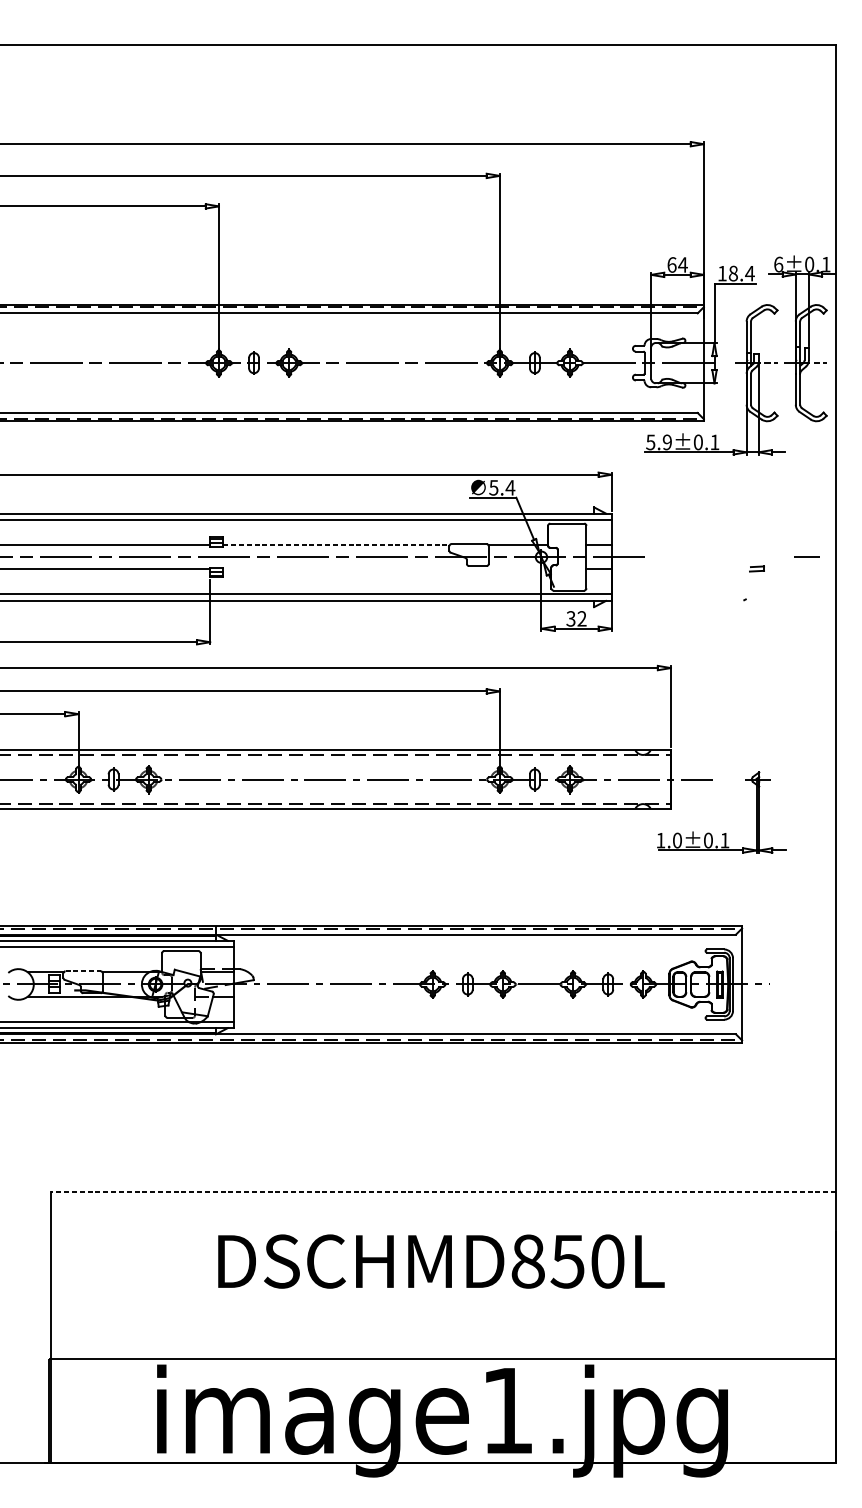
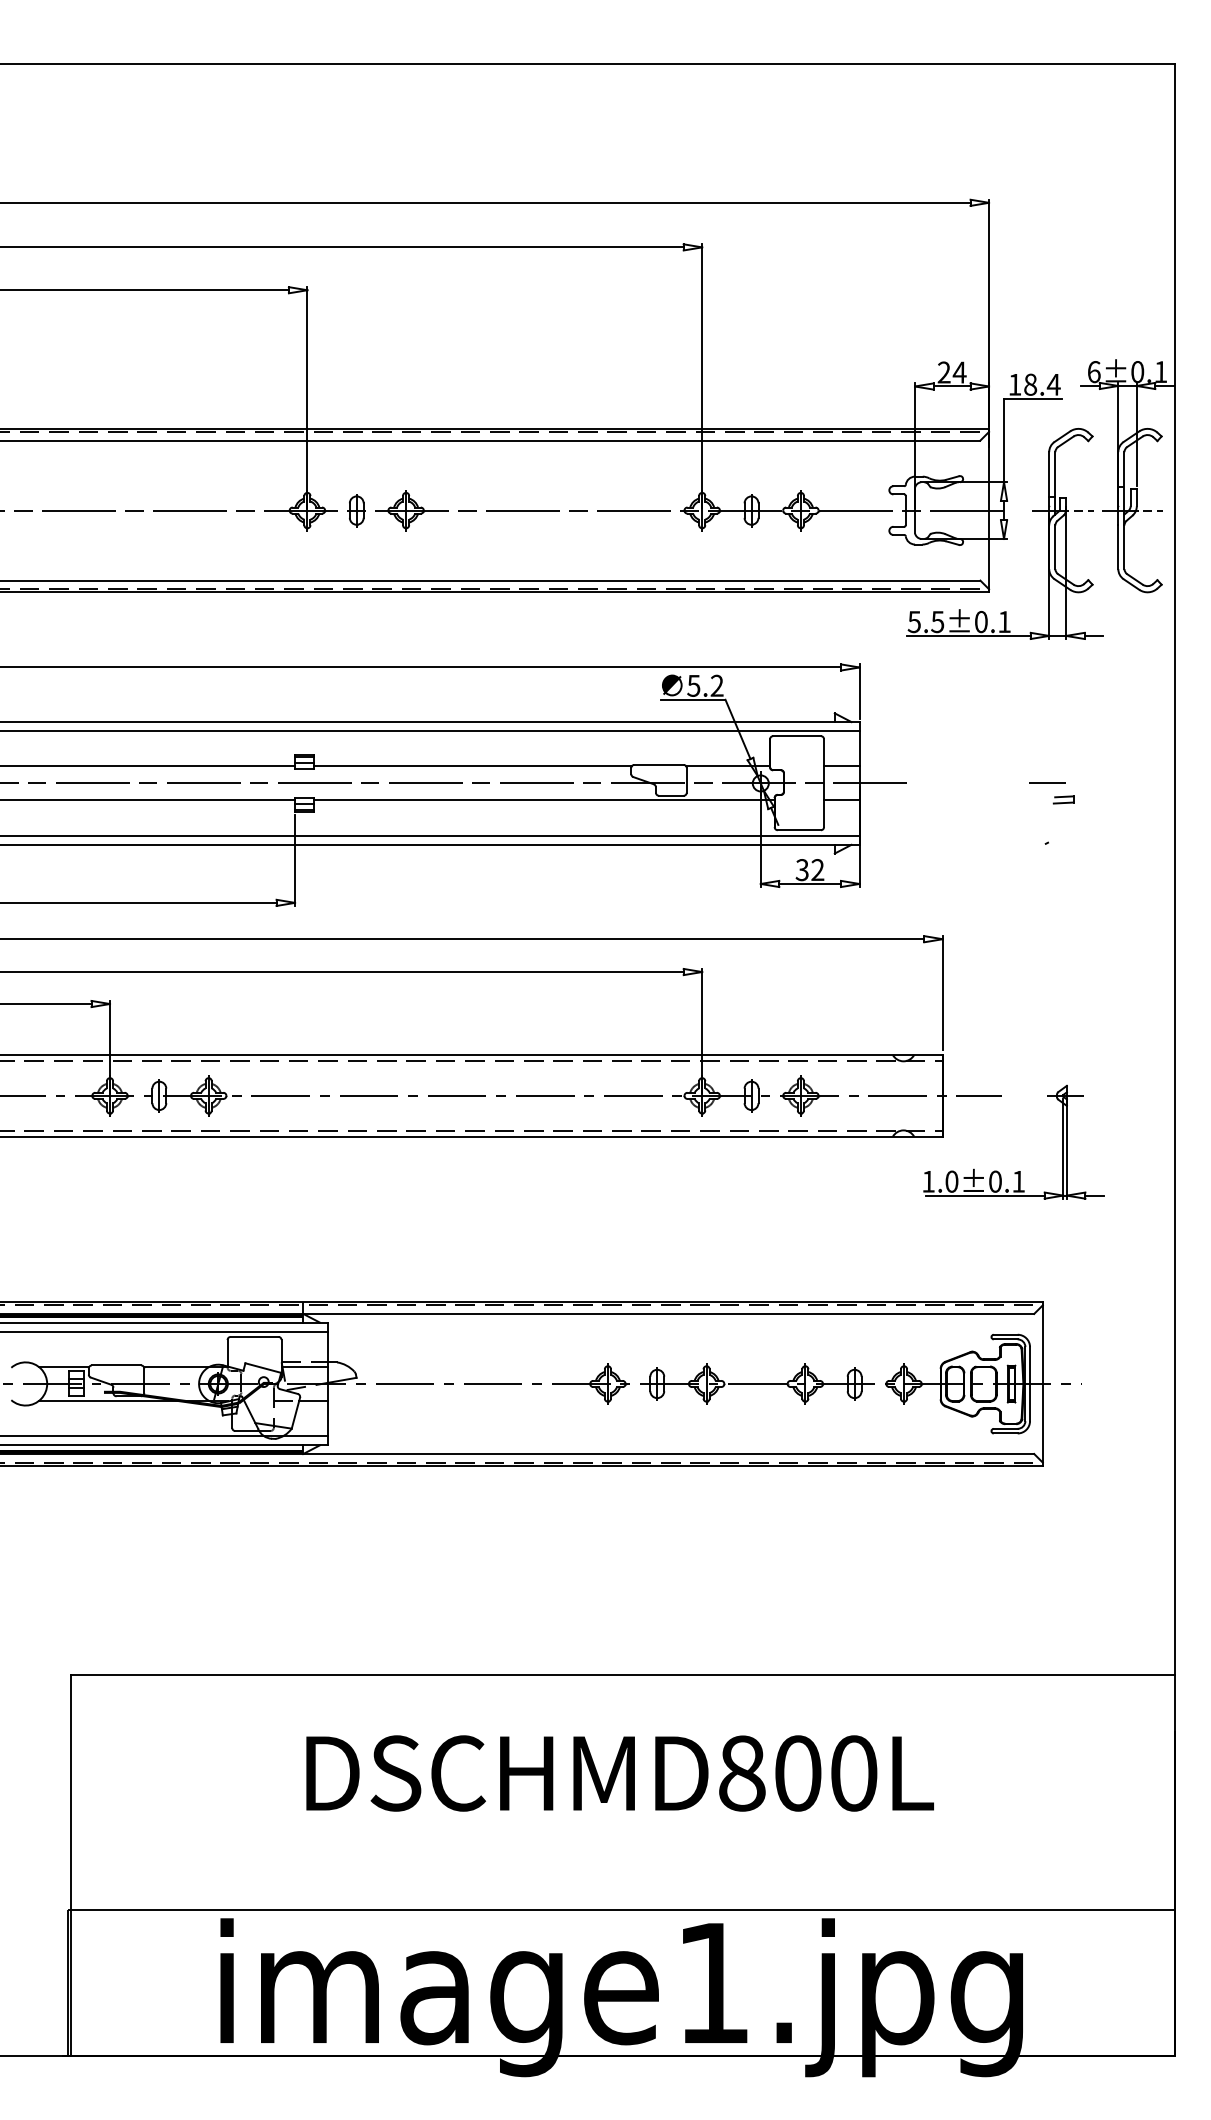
text: (671, 264) -> (943, 372), 64 -> 24
text: (667, 442) -> (937, 621), 5.9±0.1 -> 5.5±0.1
text: (510, 487) -> (717, 685), 5.4 -> 5.2
line: (337, 545) -> (473, 766), dashed -> solid
line: (807, 556) -> (1047, 782), moved
line: (386, 569) -> (543, 800), added
line: (83, 971) -> (116, 1365), dashed -> solid
line: (443, 1191) -> (622, 1675), dashed -> solid
text: (567, 1261) -> (797, 1773), DSCHMD850L -> DSCHMD800L

